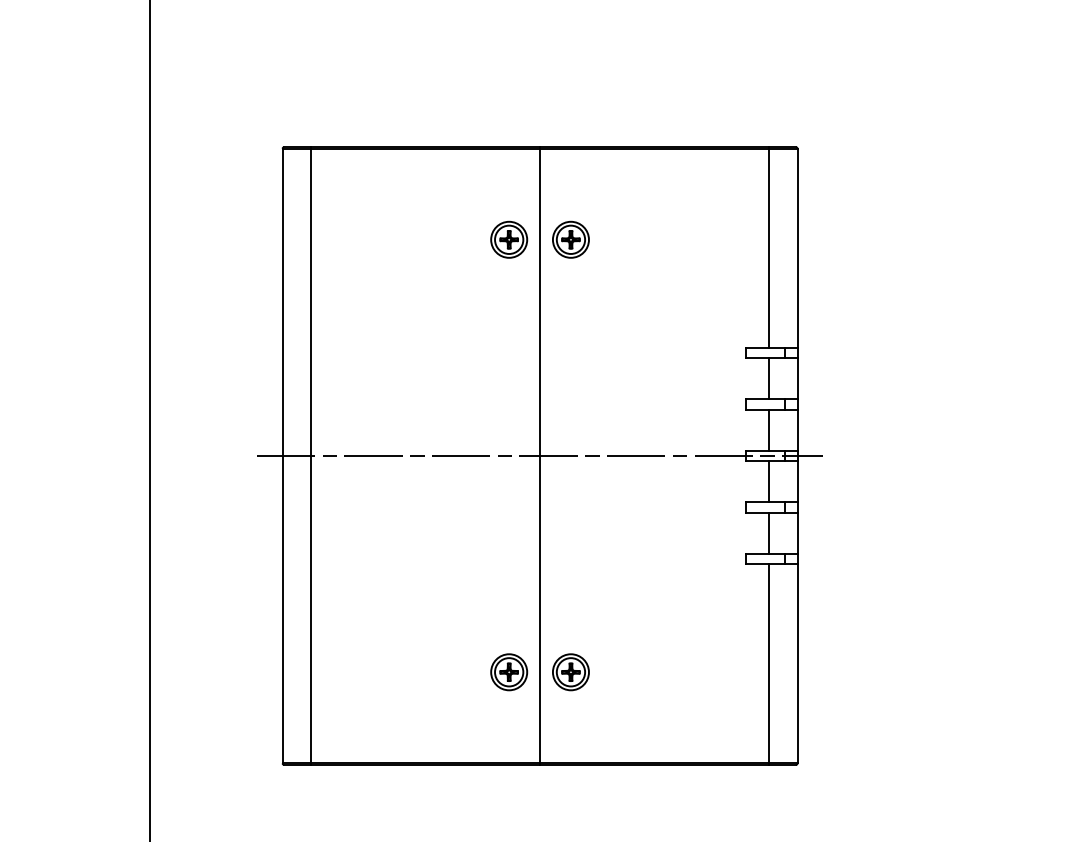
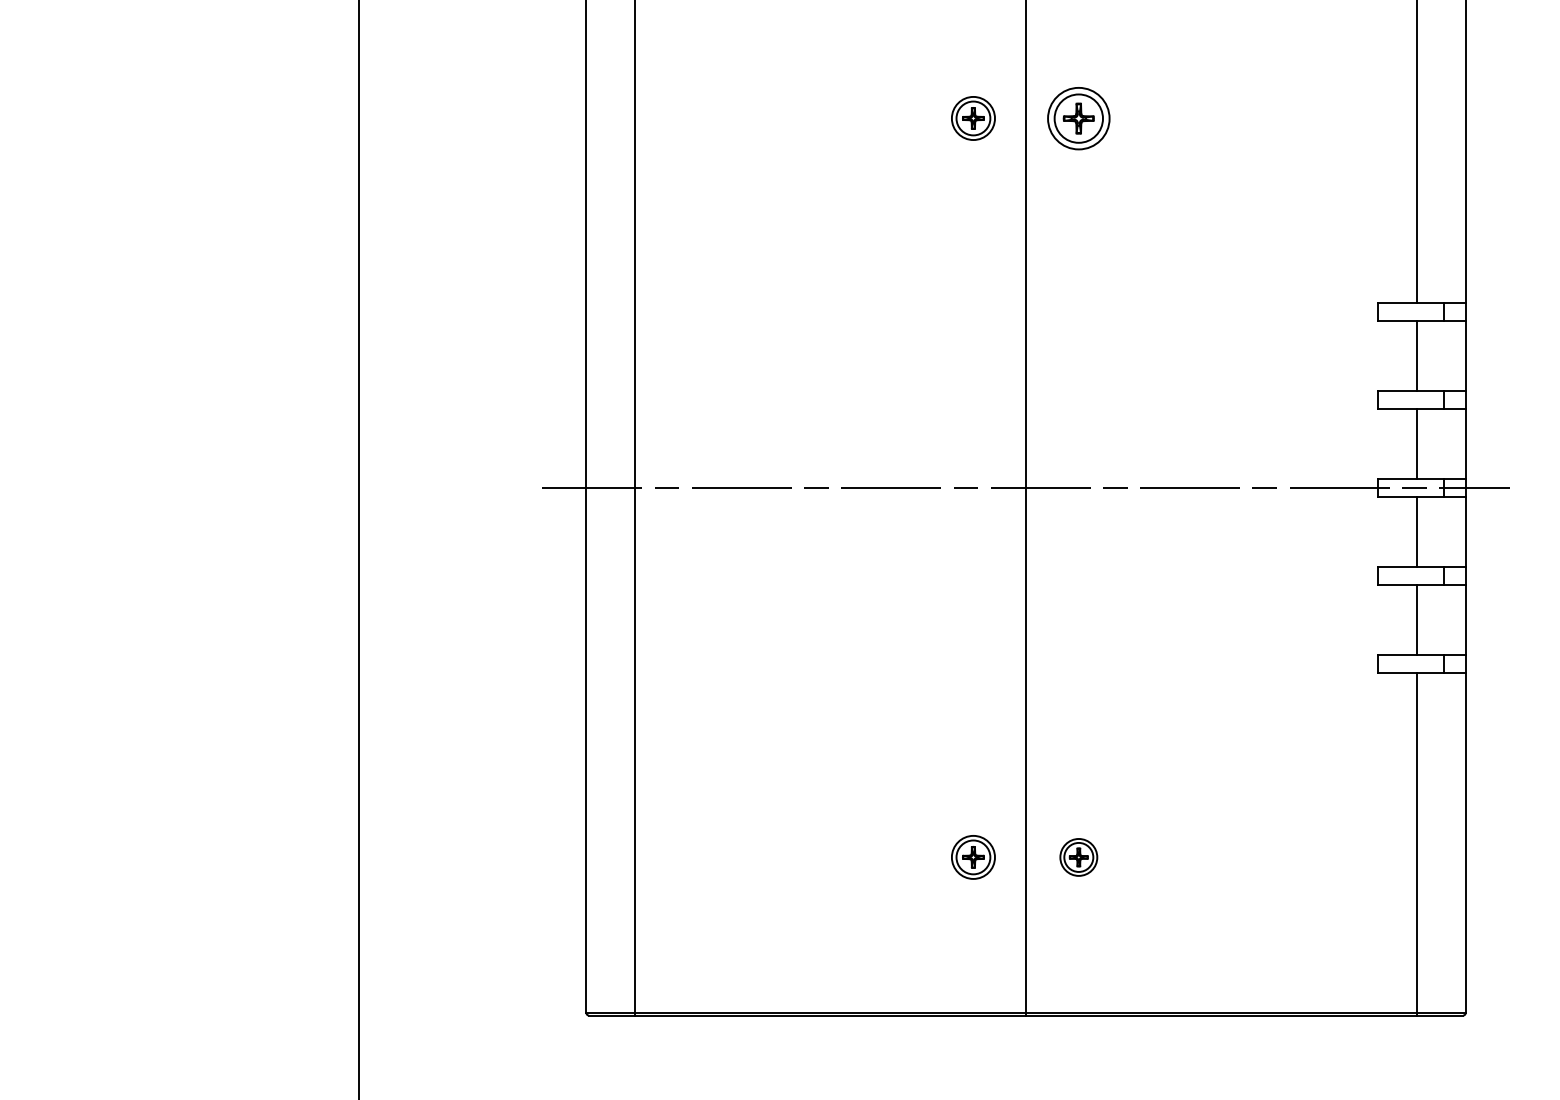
part: (509, 239) -> (973, 118), size x0.7
part: (509, 672) -> (973, 857), size x0.7
part: (570, 672) -> (1078, 857), size x0.6

